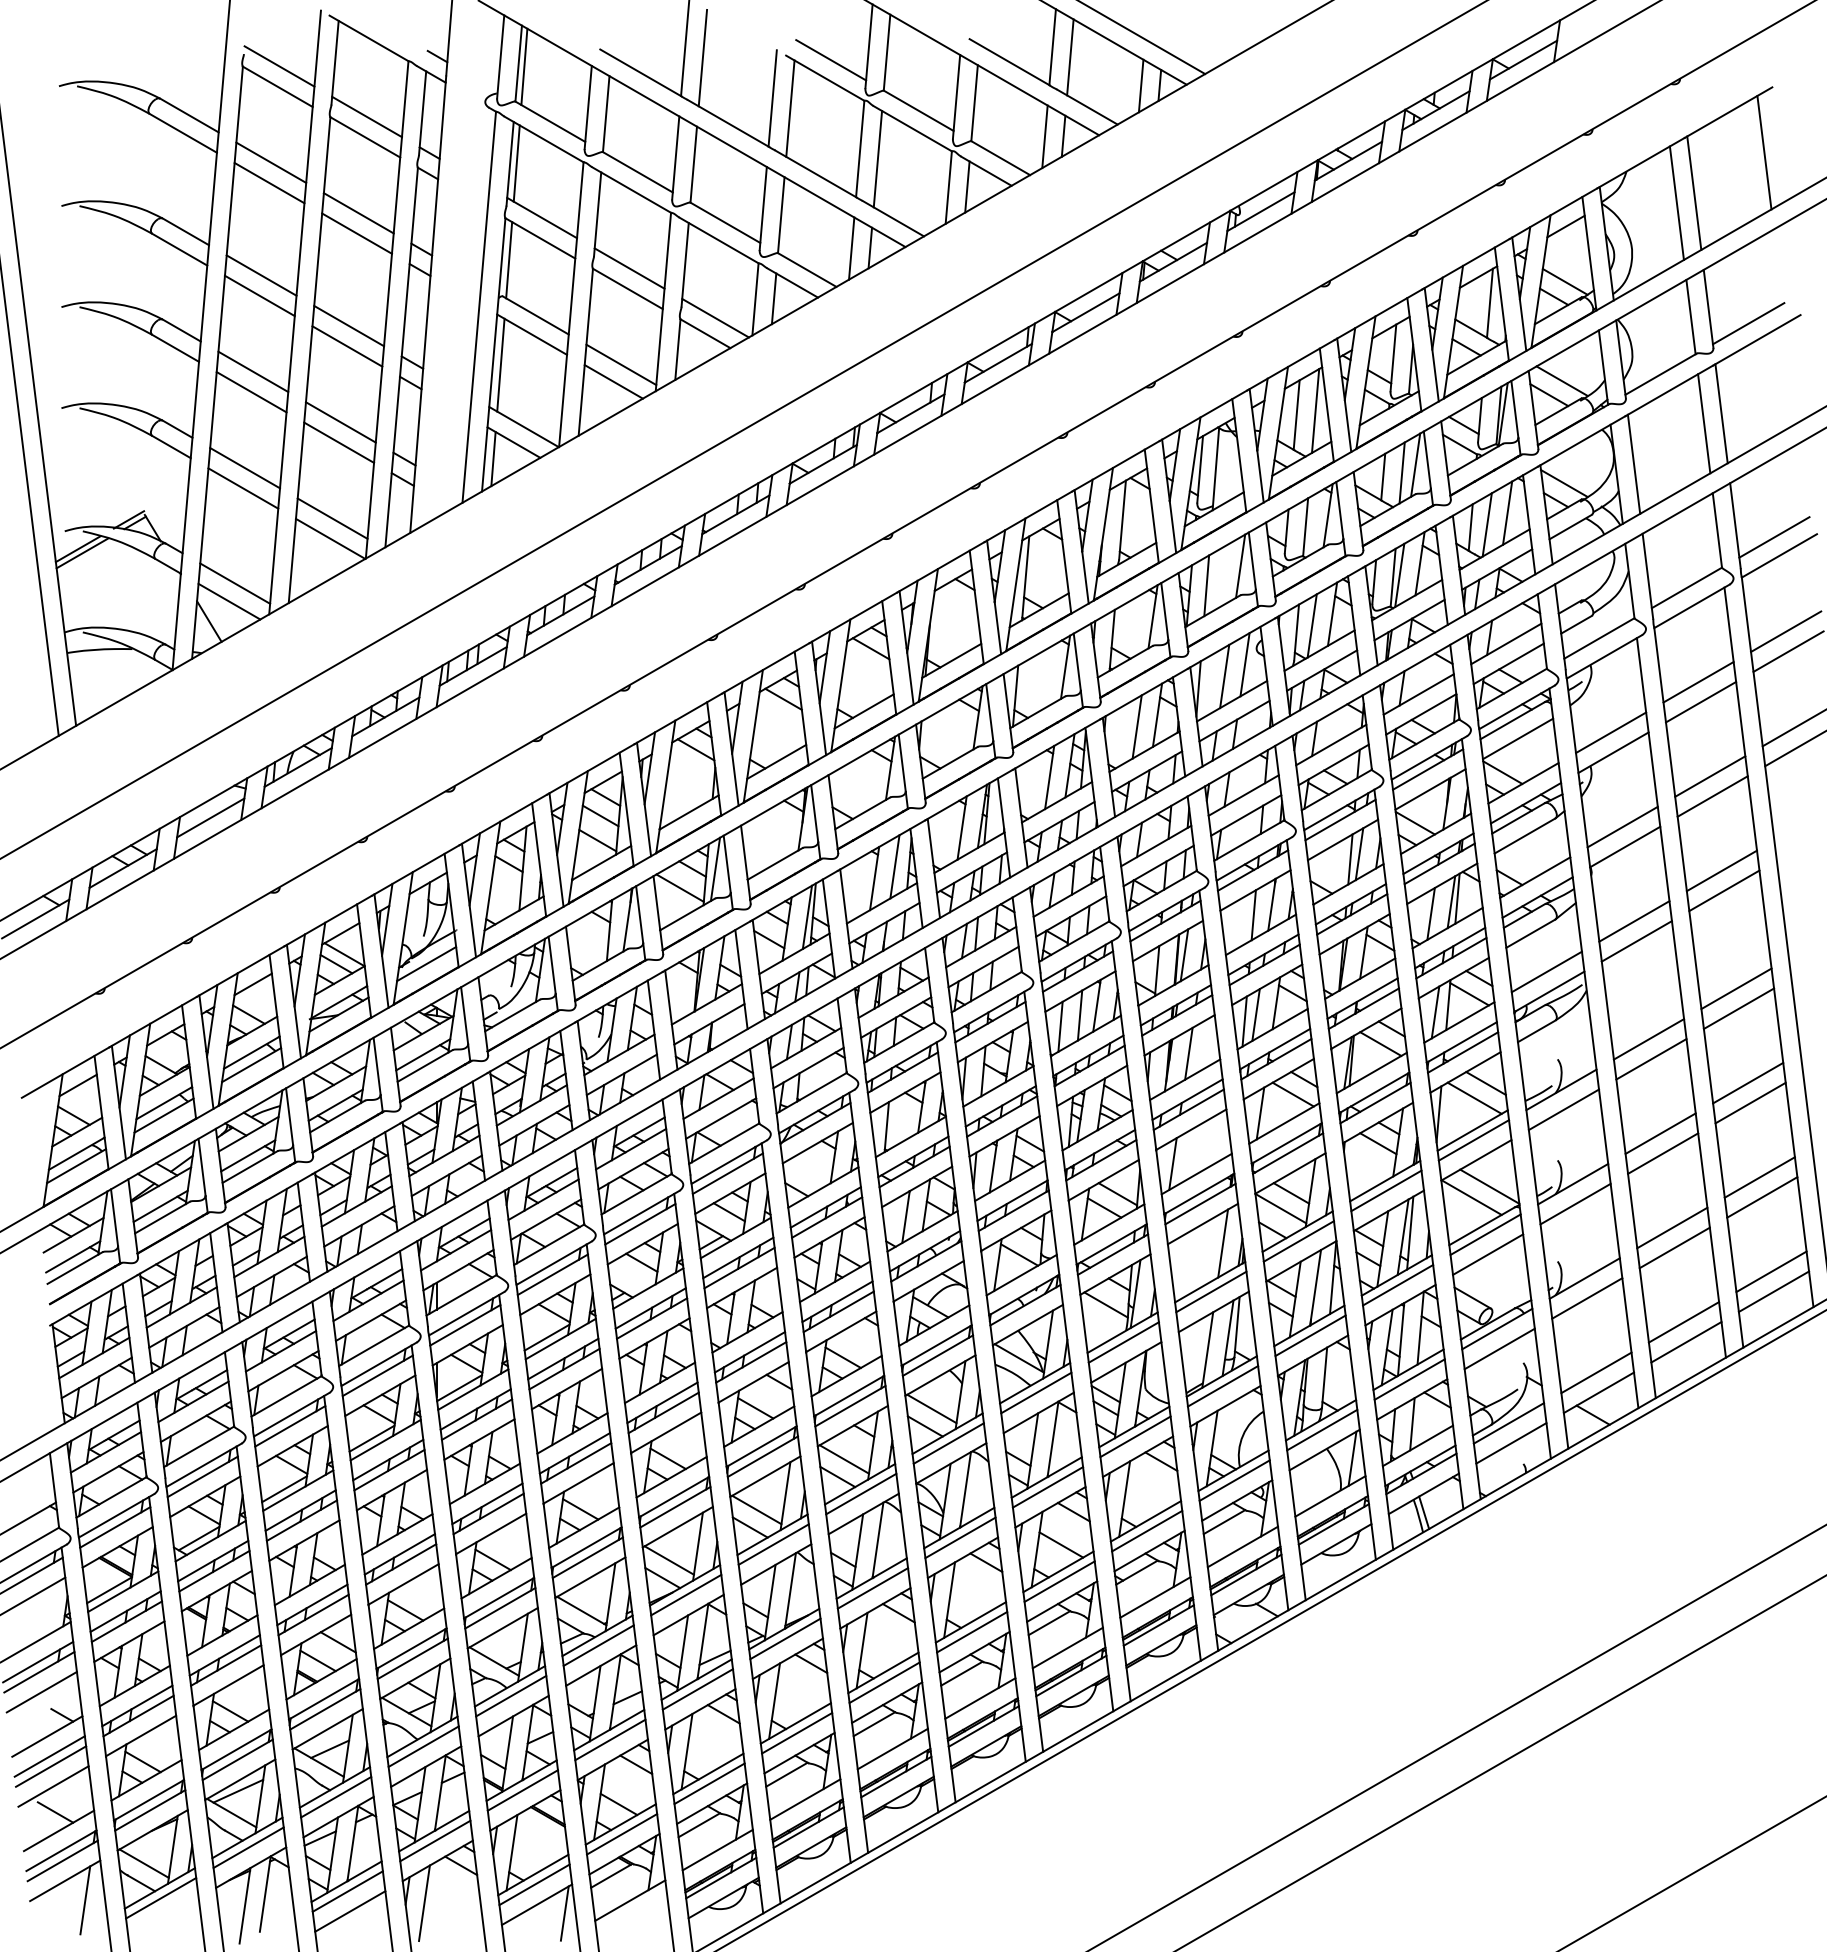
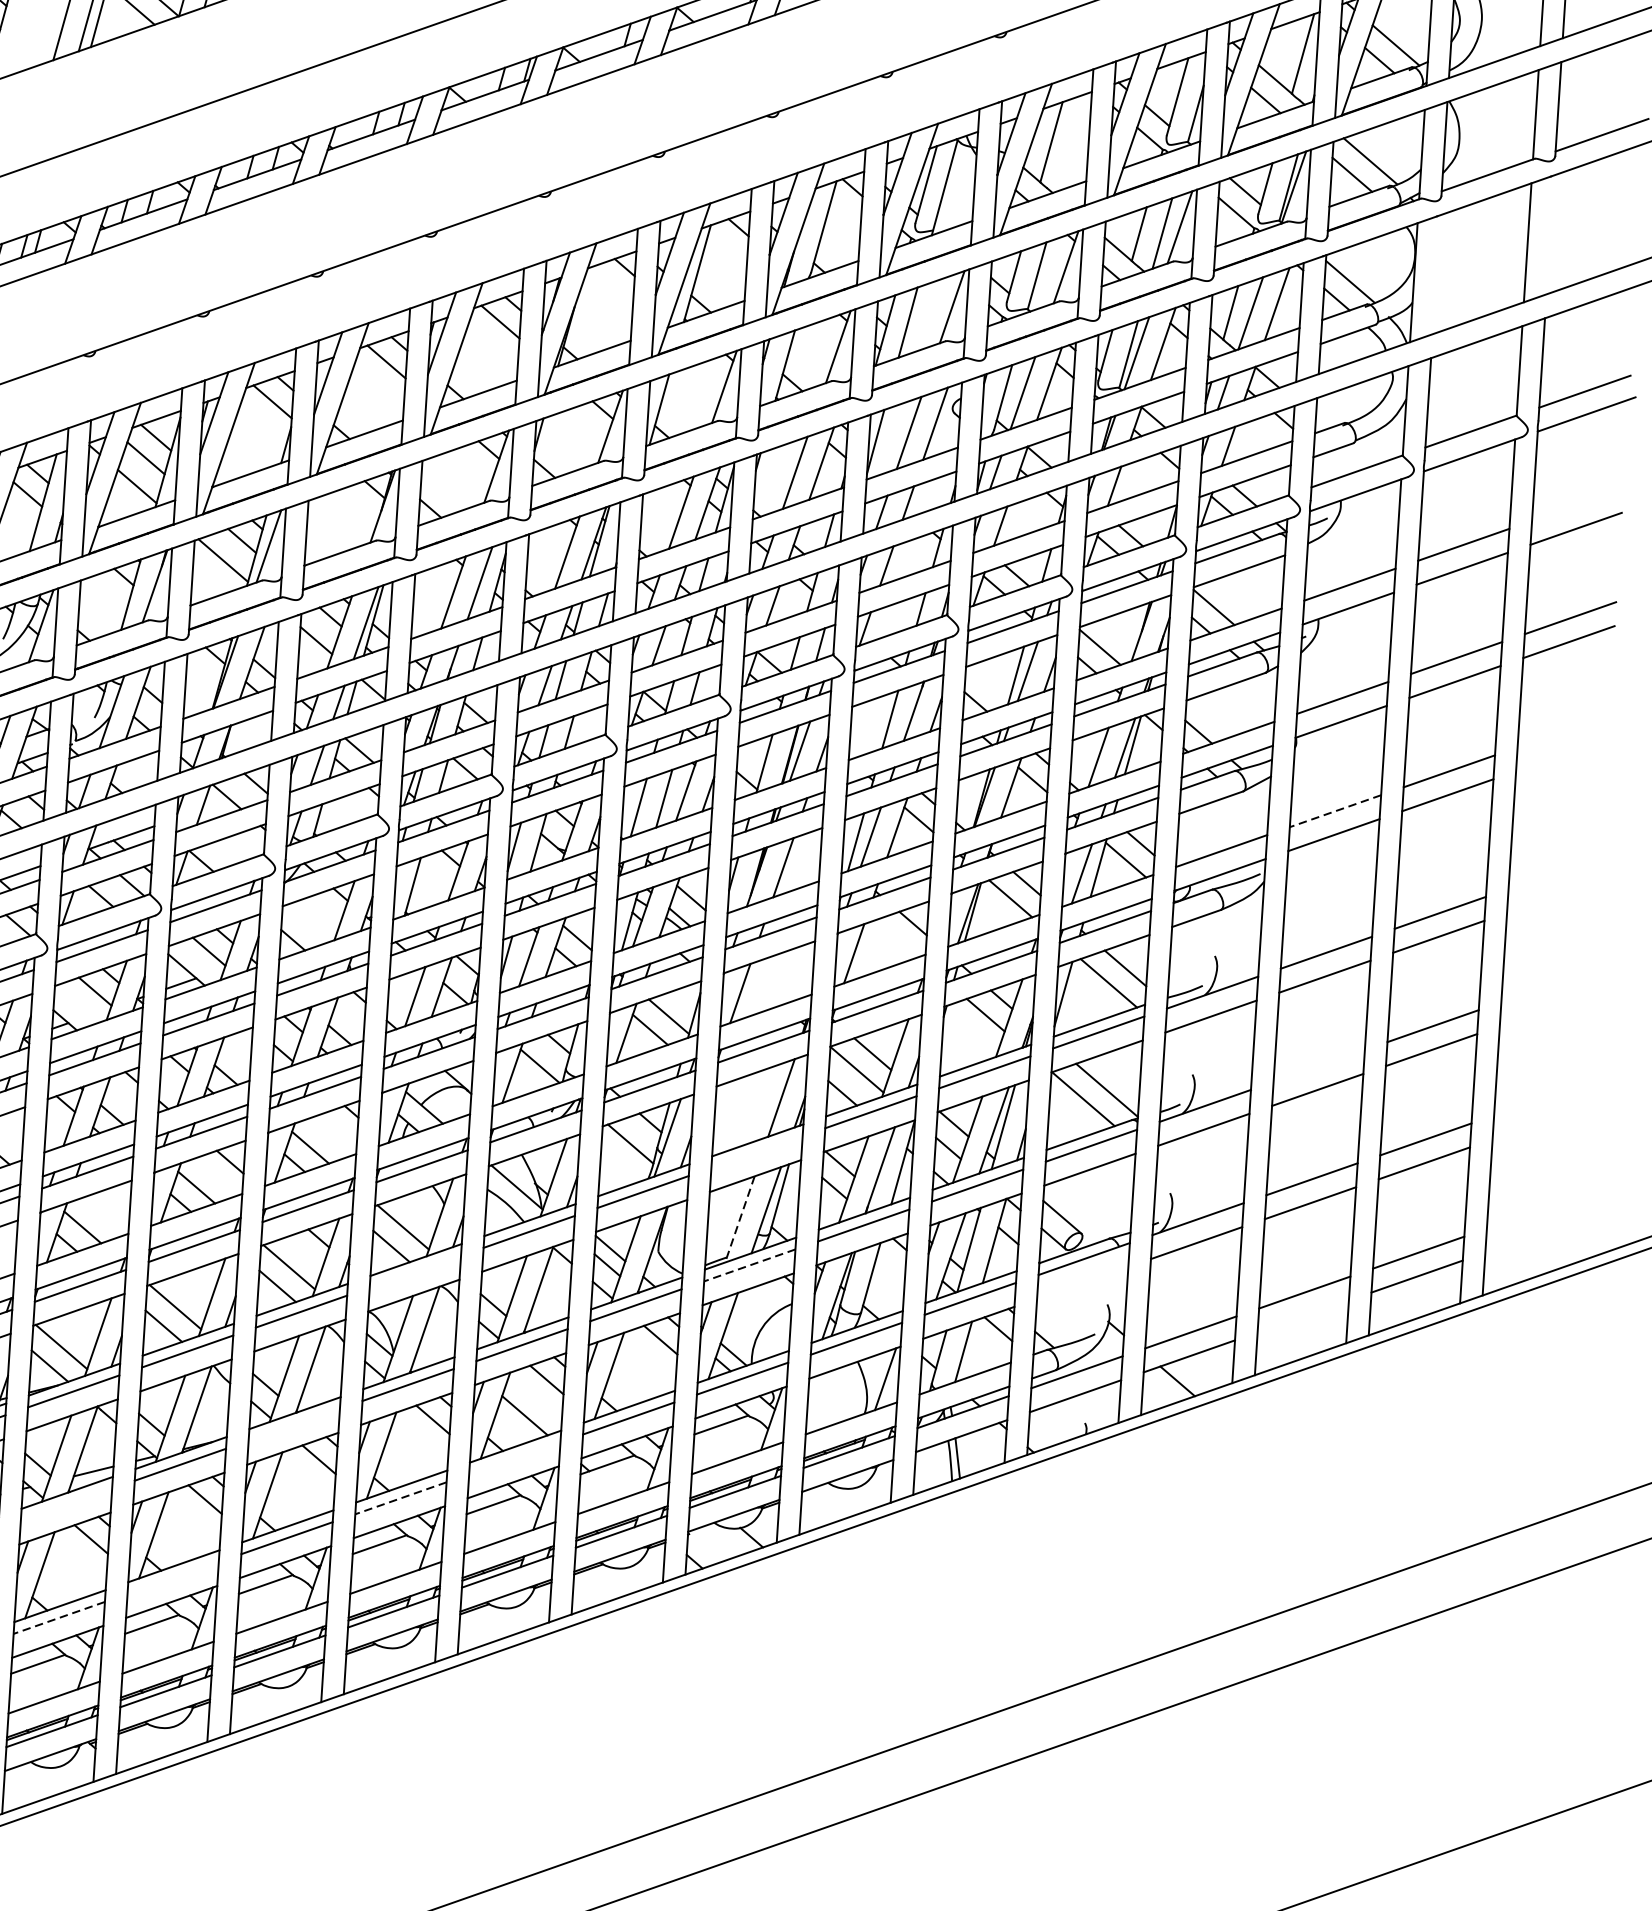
line: (1315, 410) -> (1074, 141), removed
line: (1721, 413) -> (1550, 234), removed
line: (1633, 463) -> (1435, 273), removed
line: (1786, 631) -> (1578, 504), removed
line: (1634, 921) -> (1335, 811), solid -> dashed
line: (1292, 1094) -> (895, 938), removed
line: (1660, 1133) -> (1319, 1065), removed
line: (1211, 1291) -> (757, 1151), removed
line: (1686, 1342) -> (1303, 1316), removed
line: (1499, 1348) -> (1082, 1282), removed
line: (1207, 1350) -> (739, 1219), solid -> dashed
line: (1223, 1386) -> (750, 1265), solid -> dashed
line: (948, 1443) -> (415, 1271), removed
line: (1059, 1581) -> (514, 1458), removed
line: (872, 1588) -> (293, 1424), removed
line: (972, 1632) -> (401, 1498), solid -> dashed
line: (697, 1689) -> (66, 1504), removed
line: (797, 1733) -> (173, 1578), removed
line: (709, 1783) -> (59, 1617), solid -> dashed

